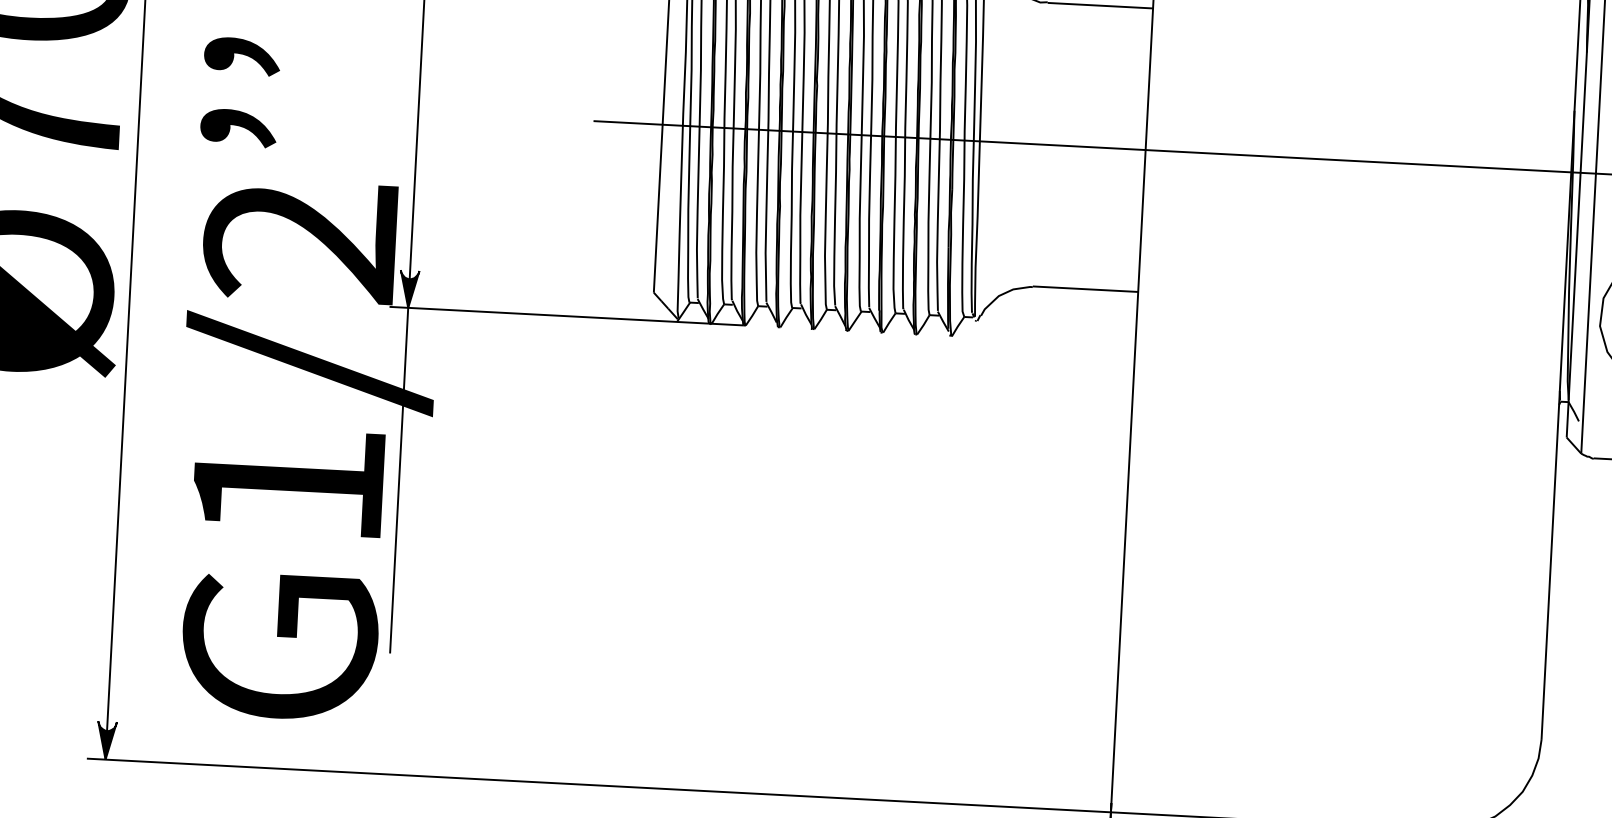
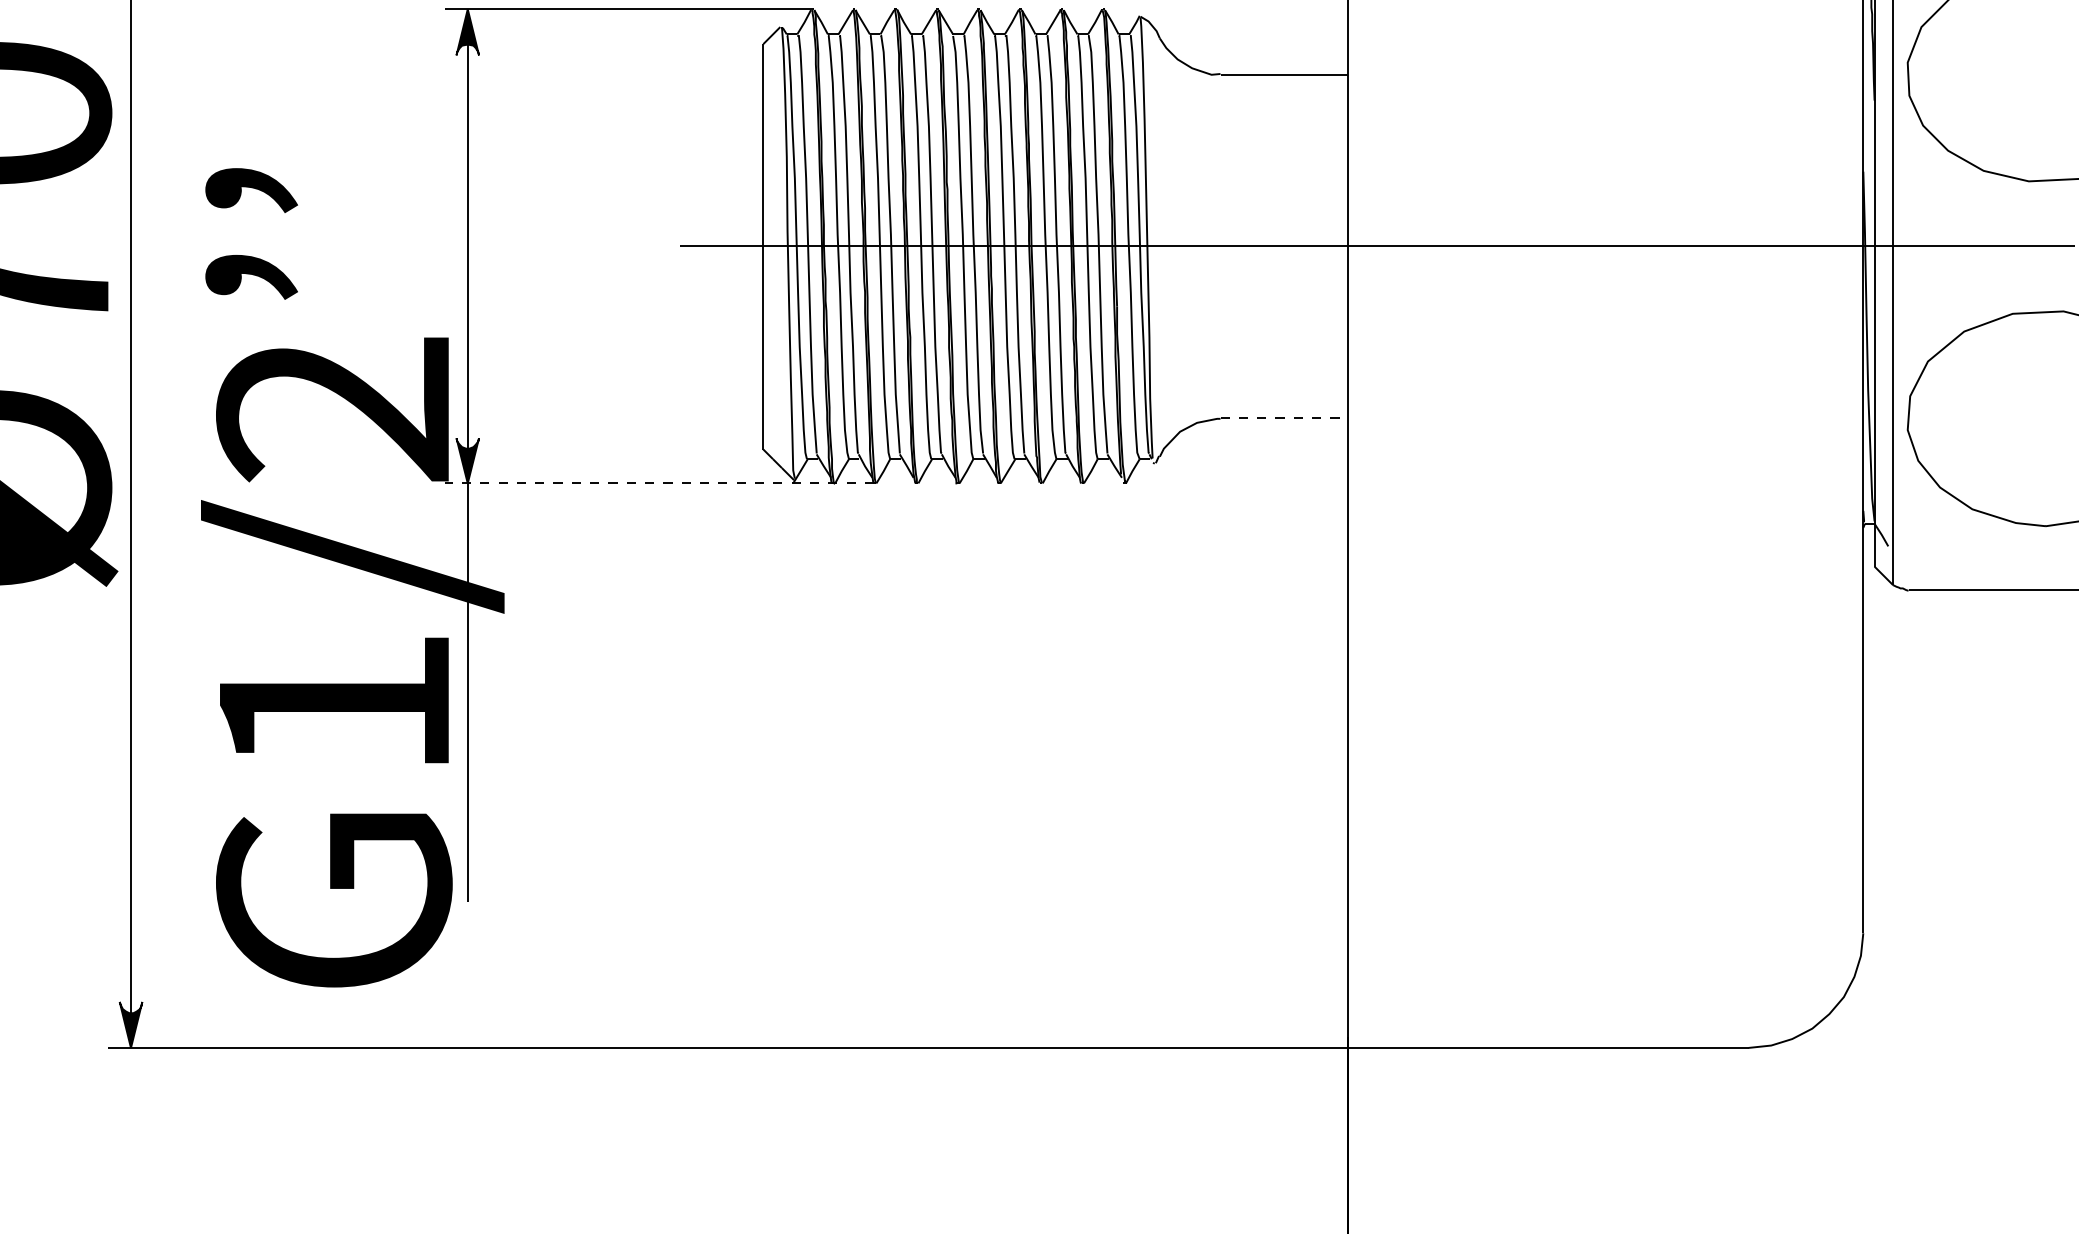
line: (1085, 289) -> (1284, 418), solid -> dashed
line: (566, 316) -> (659, 483), solid -> dashed

